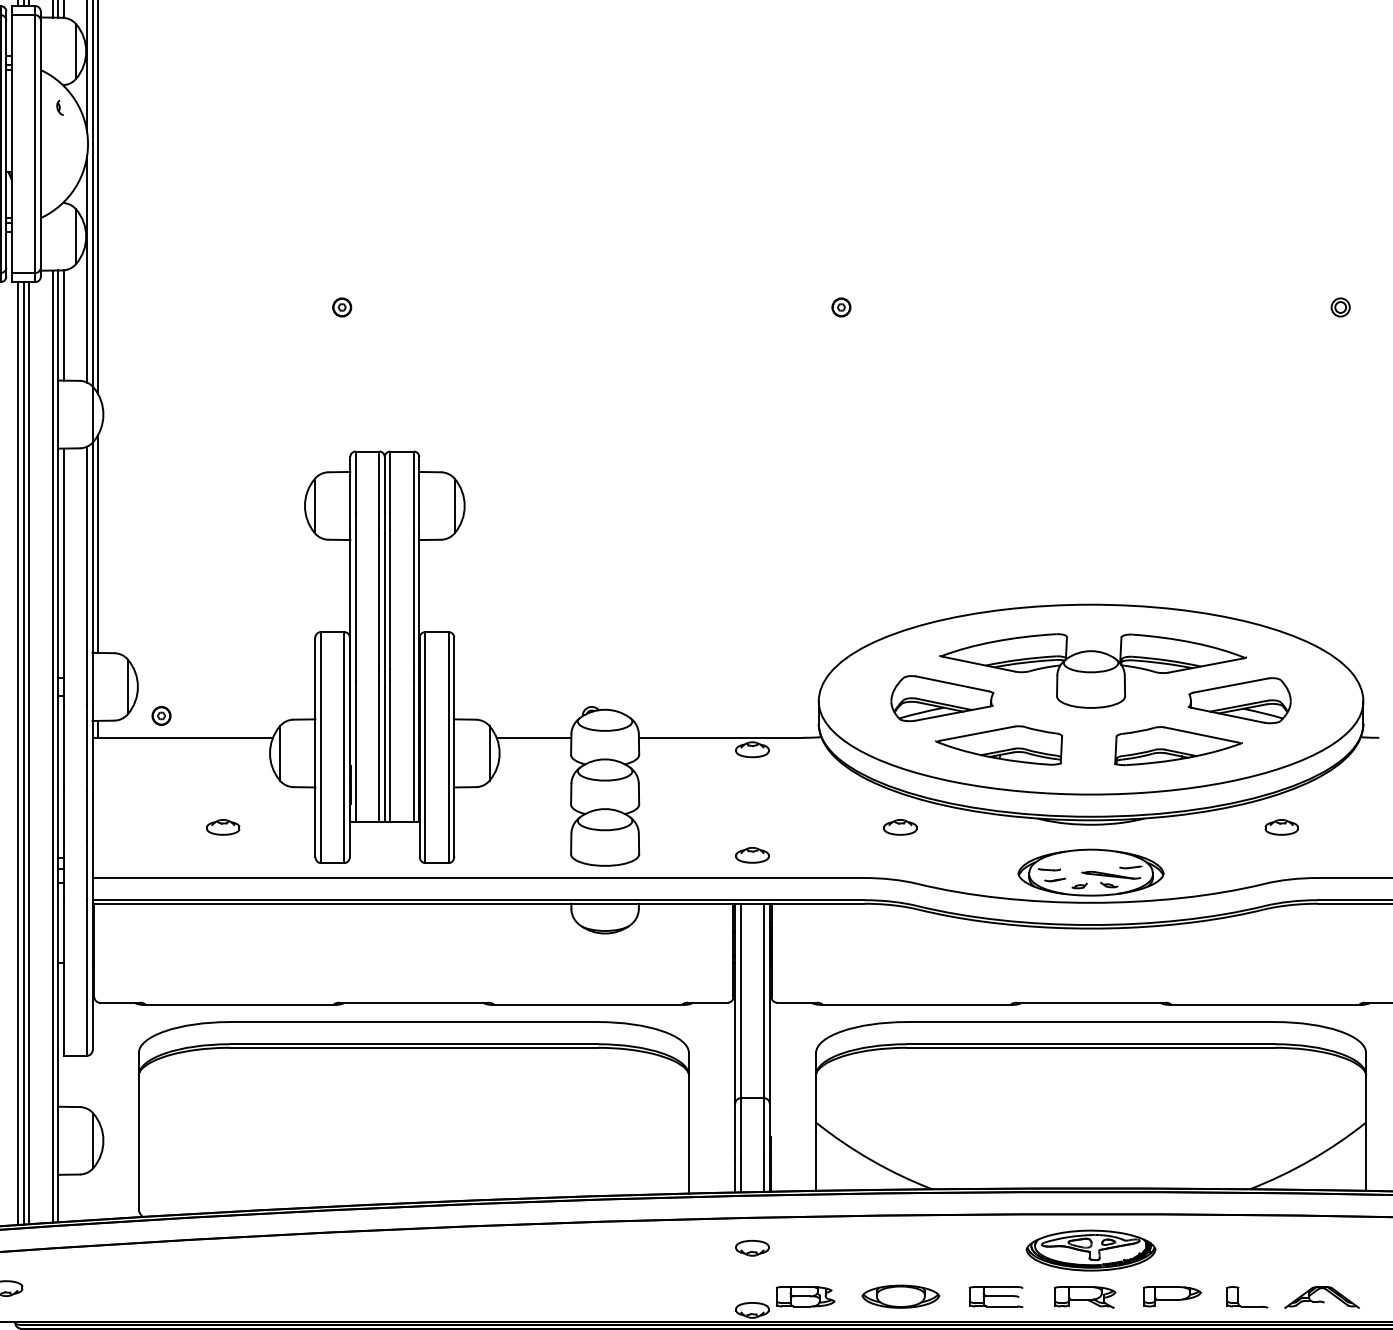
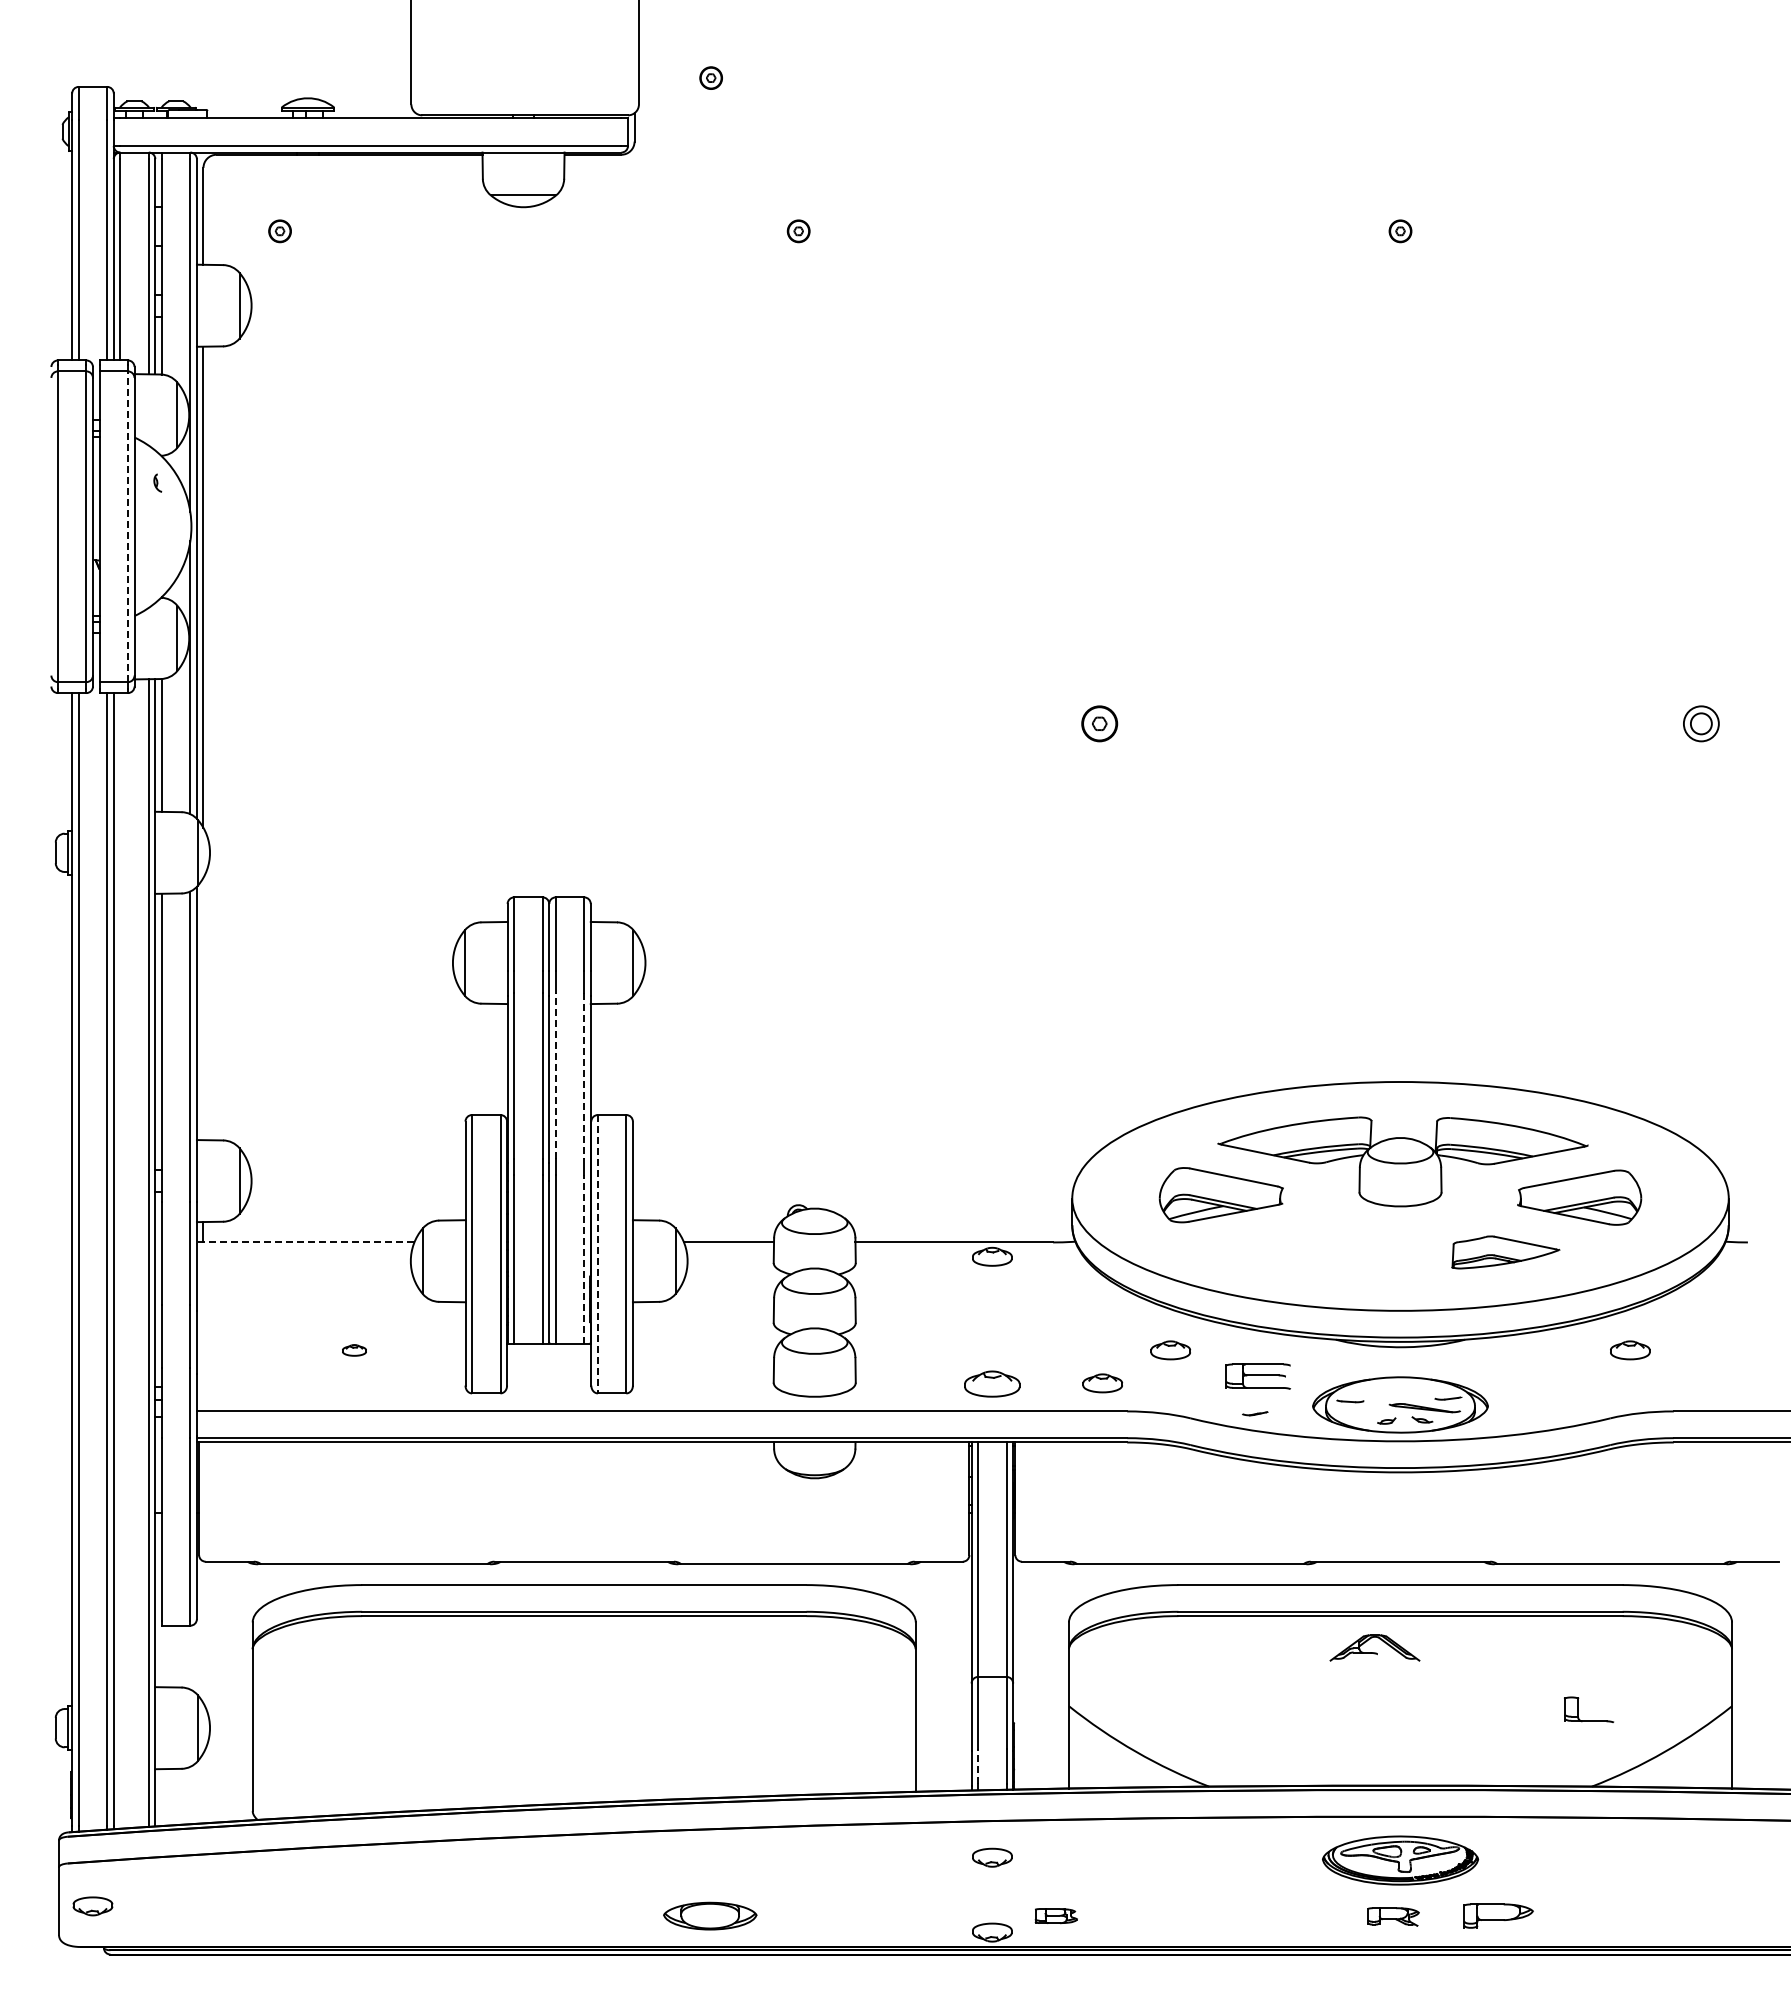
line: (34, 143) -> (127, 526), solid -> dashed
part: (341, 307) -> (497, 723), removed
part: (841, 307) -> (1099, 723), size x1.6
part: (1340, 307) -> (1701, 723), size x1.6
line: (98, 543) -> (203, 1008), removed
line: (390, 599) -> (555, 1075), solid -> dashed
line: (414, 600) -> (584, 1076), solid -> dashed
part: (161, 715) -> (279, 1215), removed
line: (182, 737) -> (305, 1242), solid -> dashed
part: (998, 745) -> (1289, 1251), removed
line: (424, 746) -> (597, 1253), solid -> dashed
part: (1178, 746) -> (1505, 1252), size x0.7
line: (414, 751) -> (584, 1259), solid -> dashed
line: (29, 752) -> (120, 1260), removed
part: (223, 827) -> (354, 1350), size x0.6
part: (752, 854) -> (992, 1383), size x1.4
part: (843, 854) -> (1102, 1383), added
part: (1055, 879) -> (1255, 1413), moved
line: (740, 1171) -> (978, 1765), solid -> dashed
part: (805, 1296) -> (1056, 1915), size x0.6
part: (901, 1296) -> (710, 1915), moved
part: (995, 1297) -> (1257, 1376), moved
part: (1085, 1297) -> (1393, 1916), size x0.7
part: (1238, 1297) -> (1578, 1709), moved
part: (1321, 1297) -> (1374, 1647), moved

